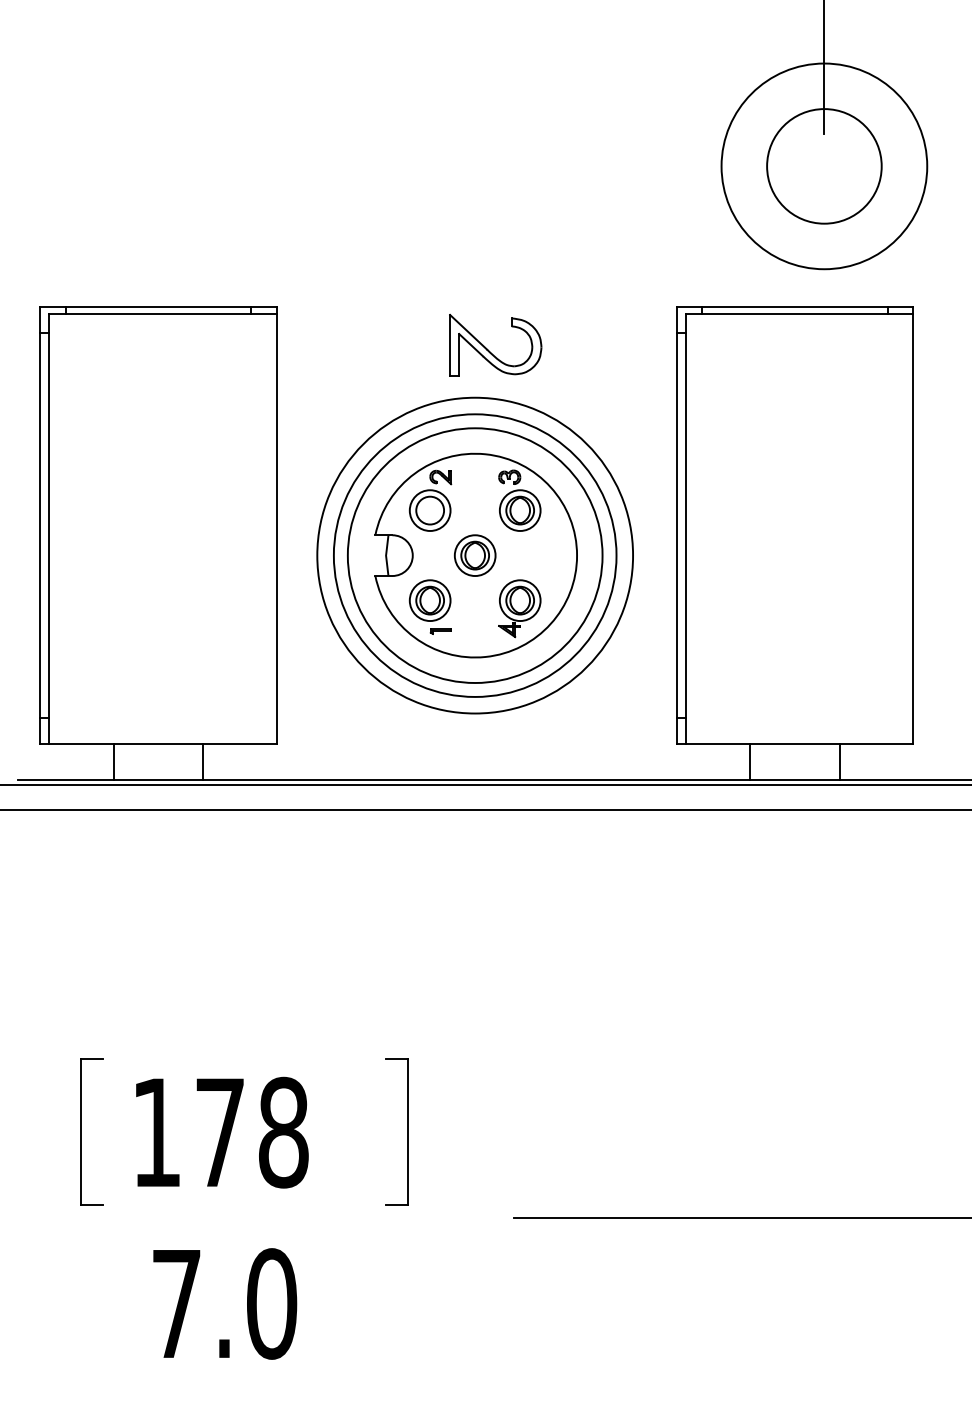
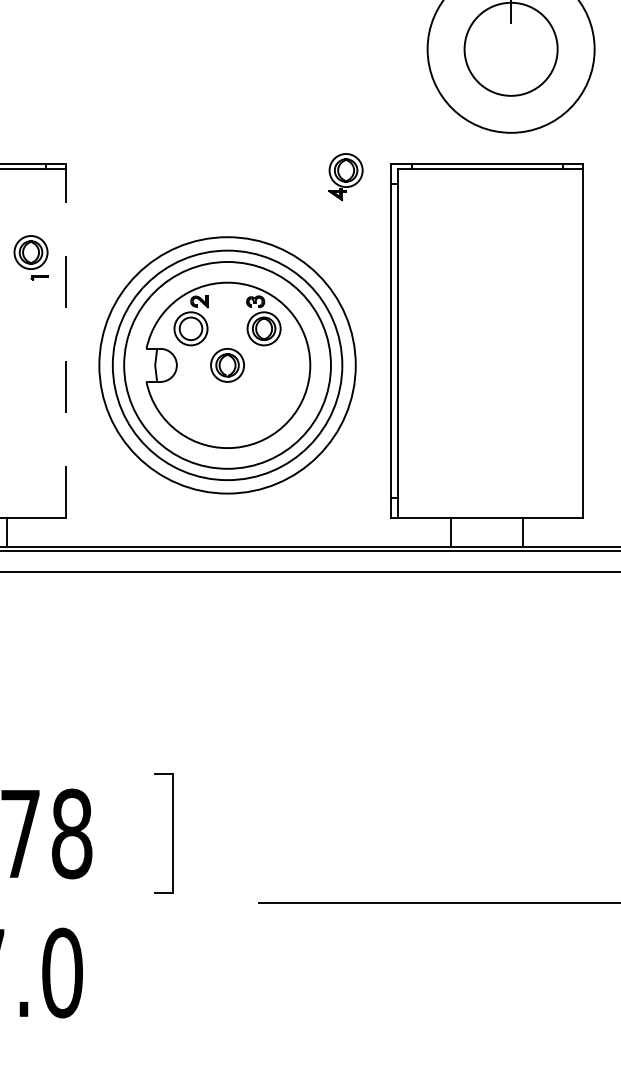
part: (489, 350) -> (239, 198), removed
line: (276, 525) -> (66, 340), solid -> dashed
part: (429, 606) -> (30, 257), moved
part: (519, 608) -> (345, 176), moved

